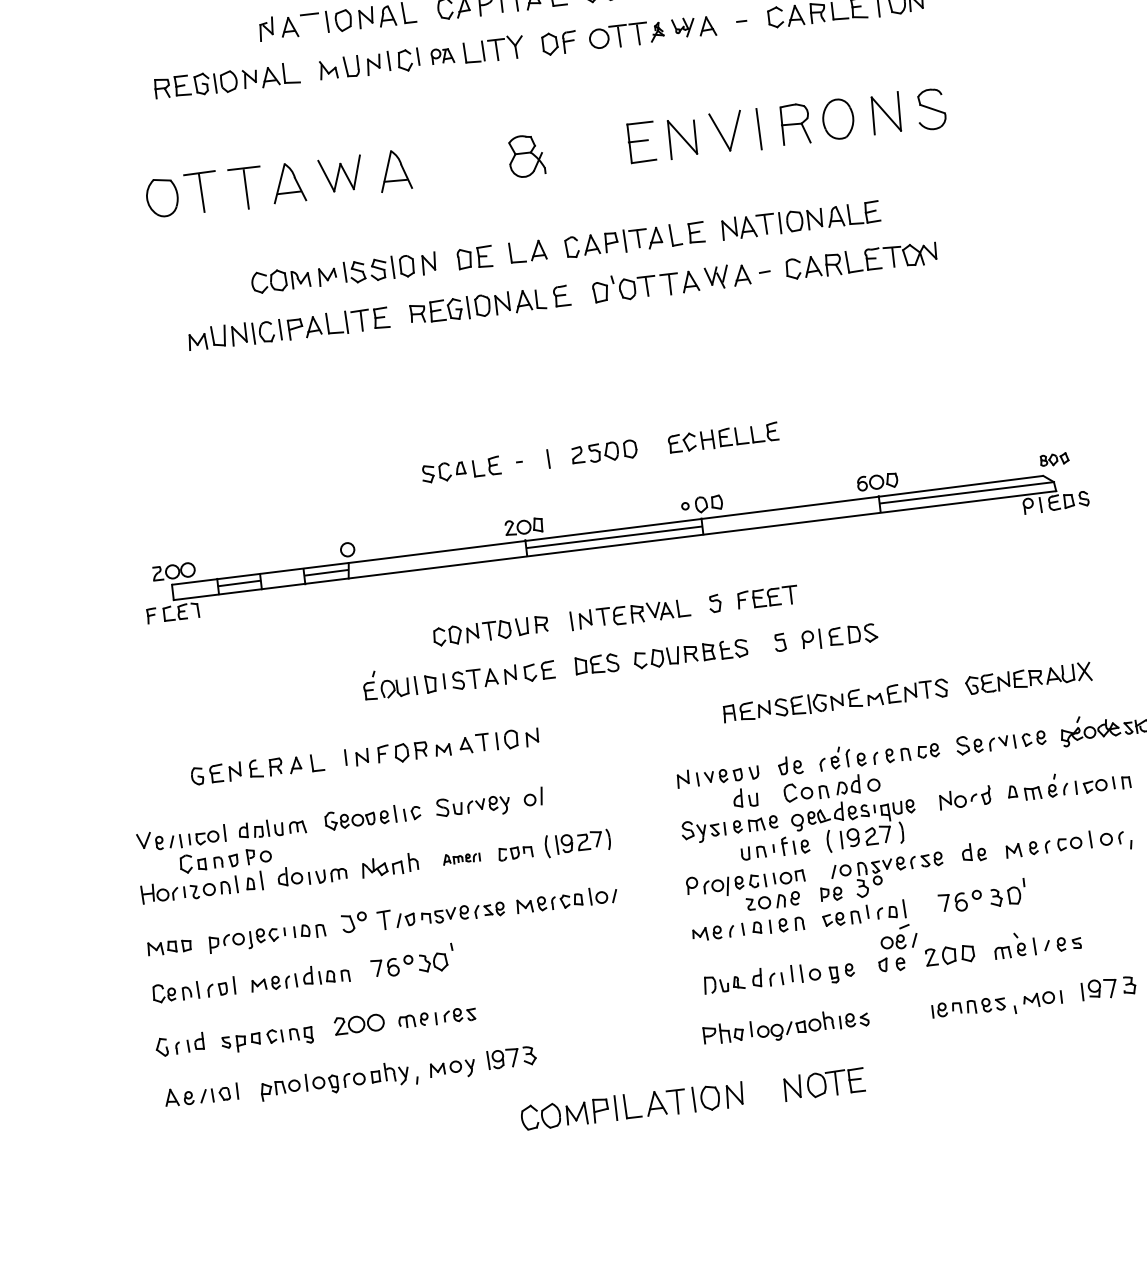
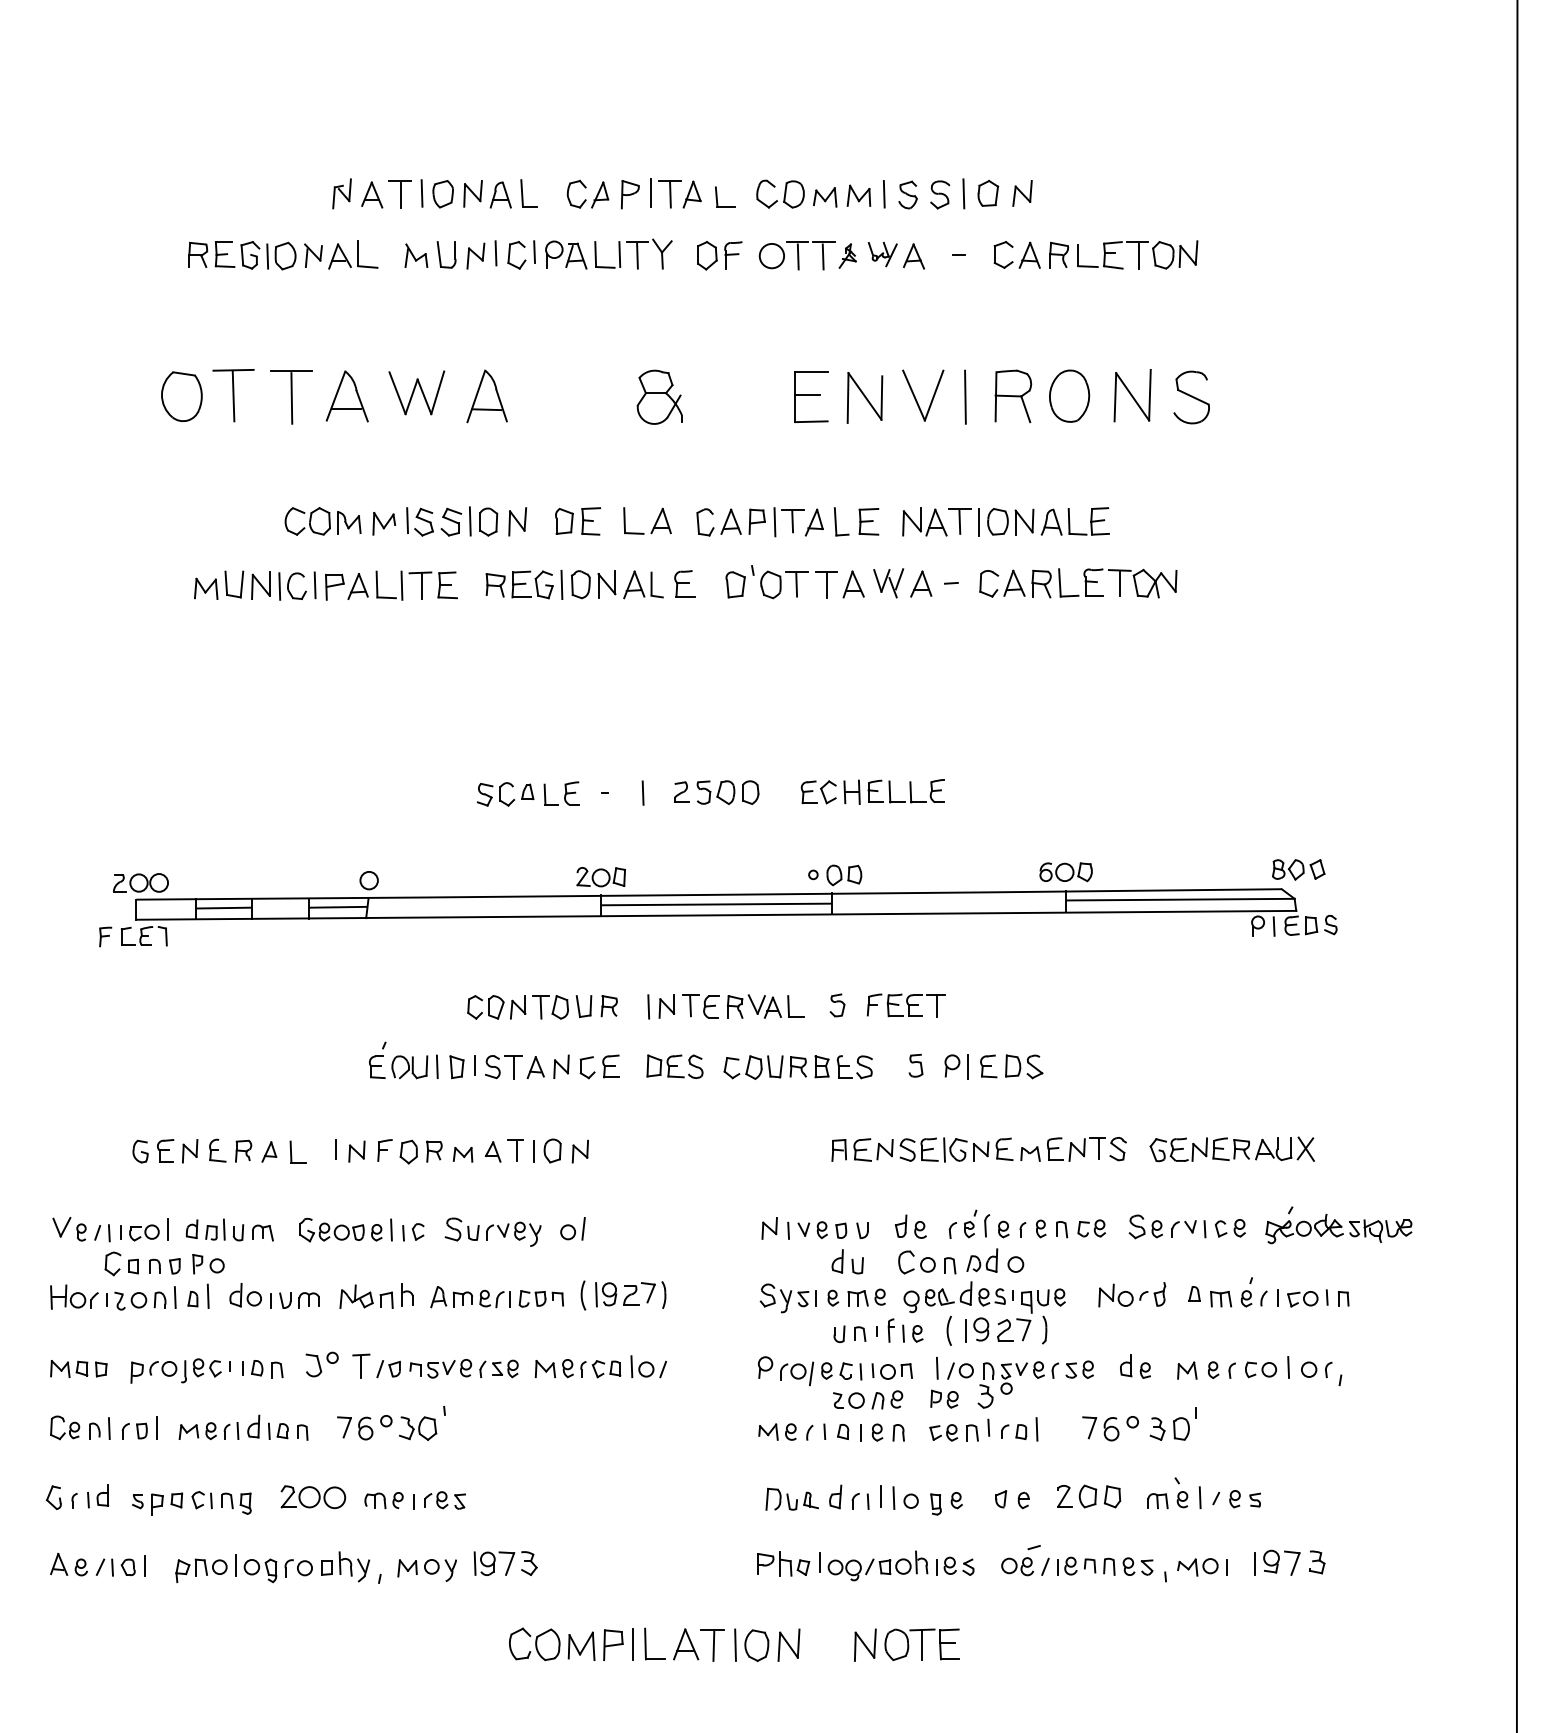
line: (311, 24) -> (400, 194), added
part: (442, 55) -> (566, 254), size x1.43
part: (1054, 459) -> (1298, 869), size x1.43
part: (461, 858) -> (470, 1297), size x1.67
line: (823, 871) -> (937, 1368), added
part: (898, 937) -> (1025, 1560), moved

